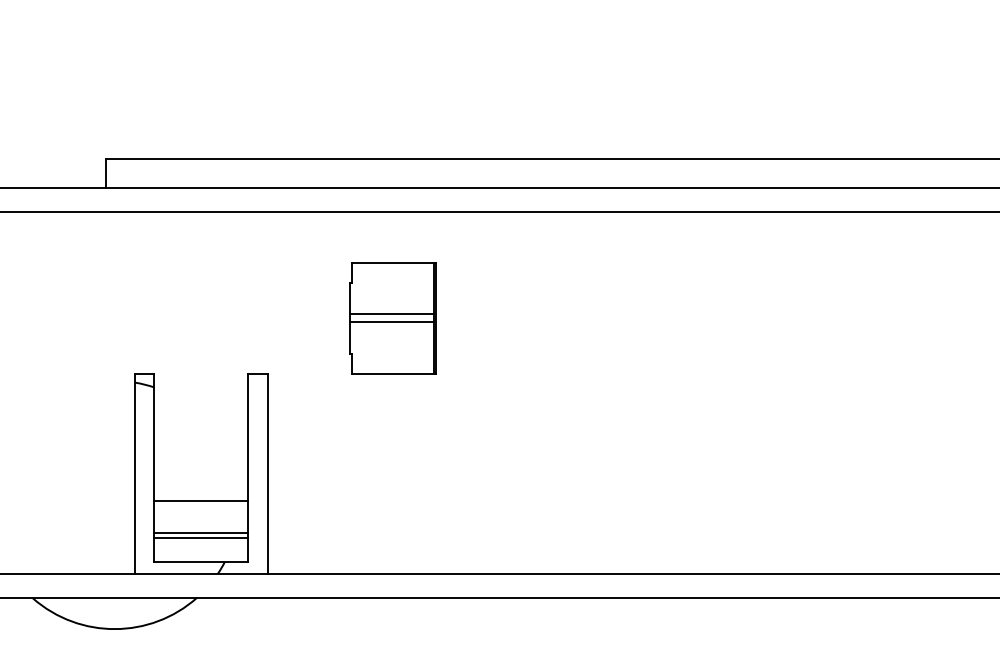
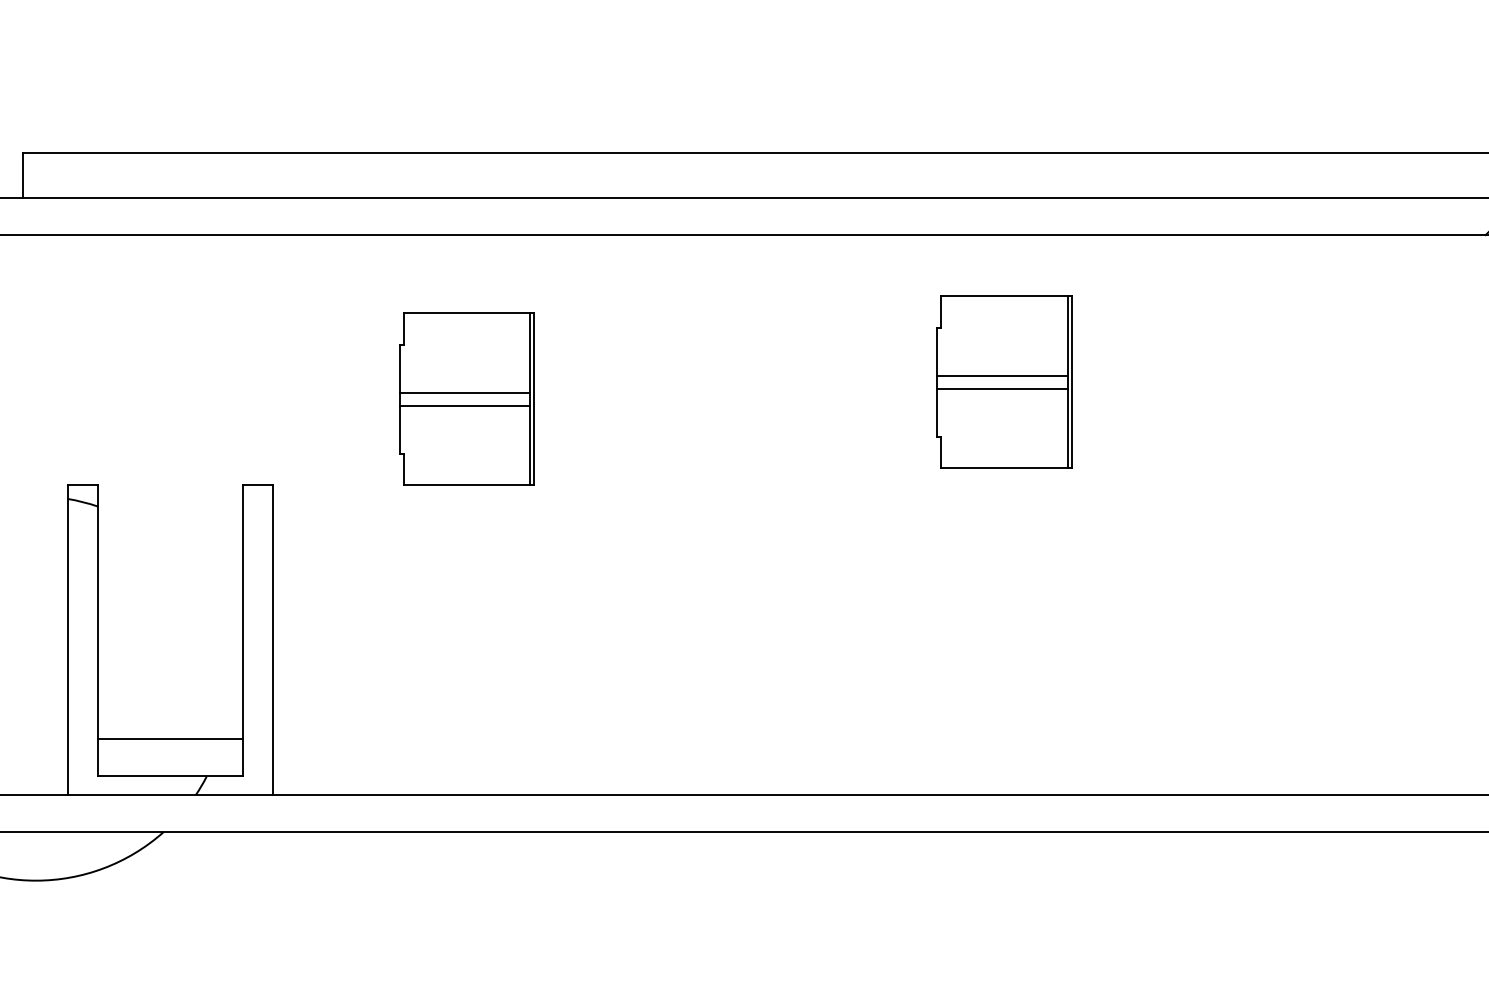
part: (739, 307) -> (1003, 382), added
line: (201, 501) -> (170, 683), removed
line: (201, 532) -> (170, 731), removed

